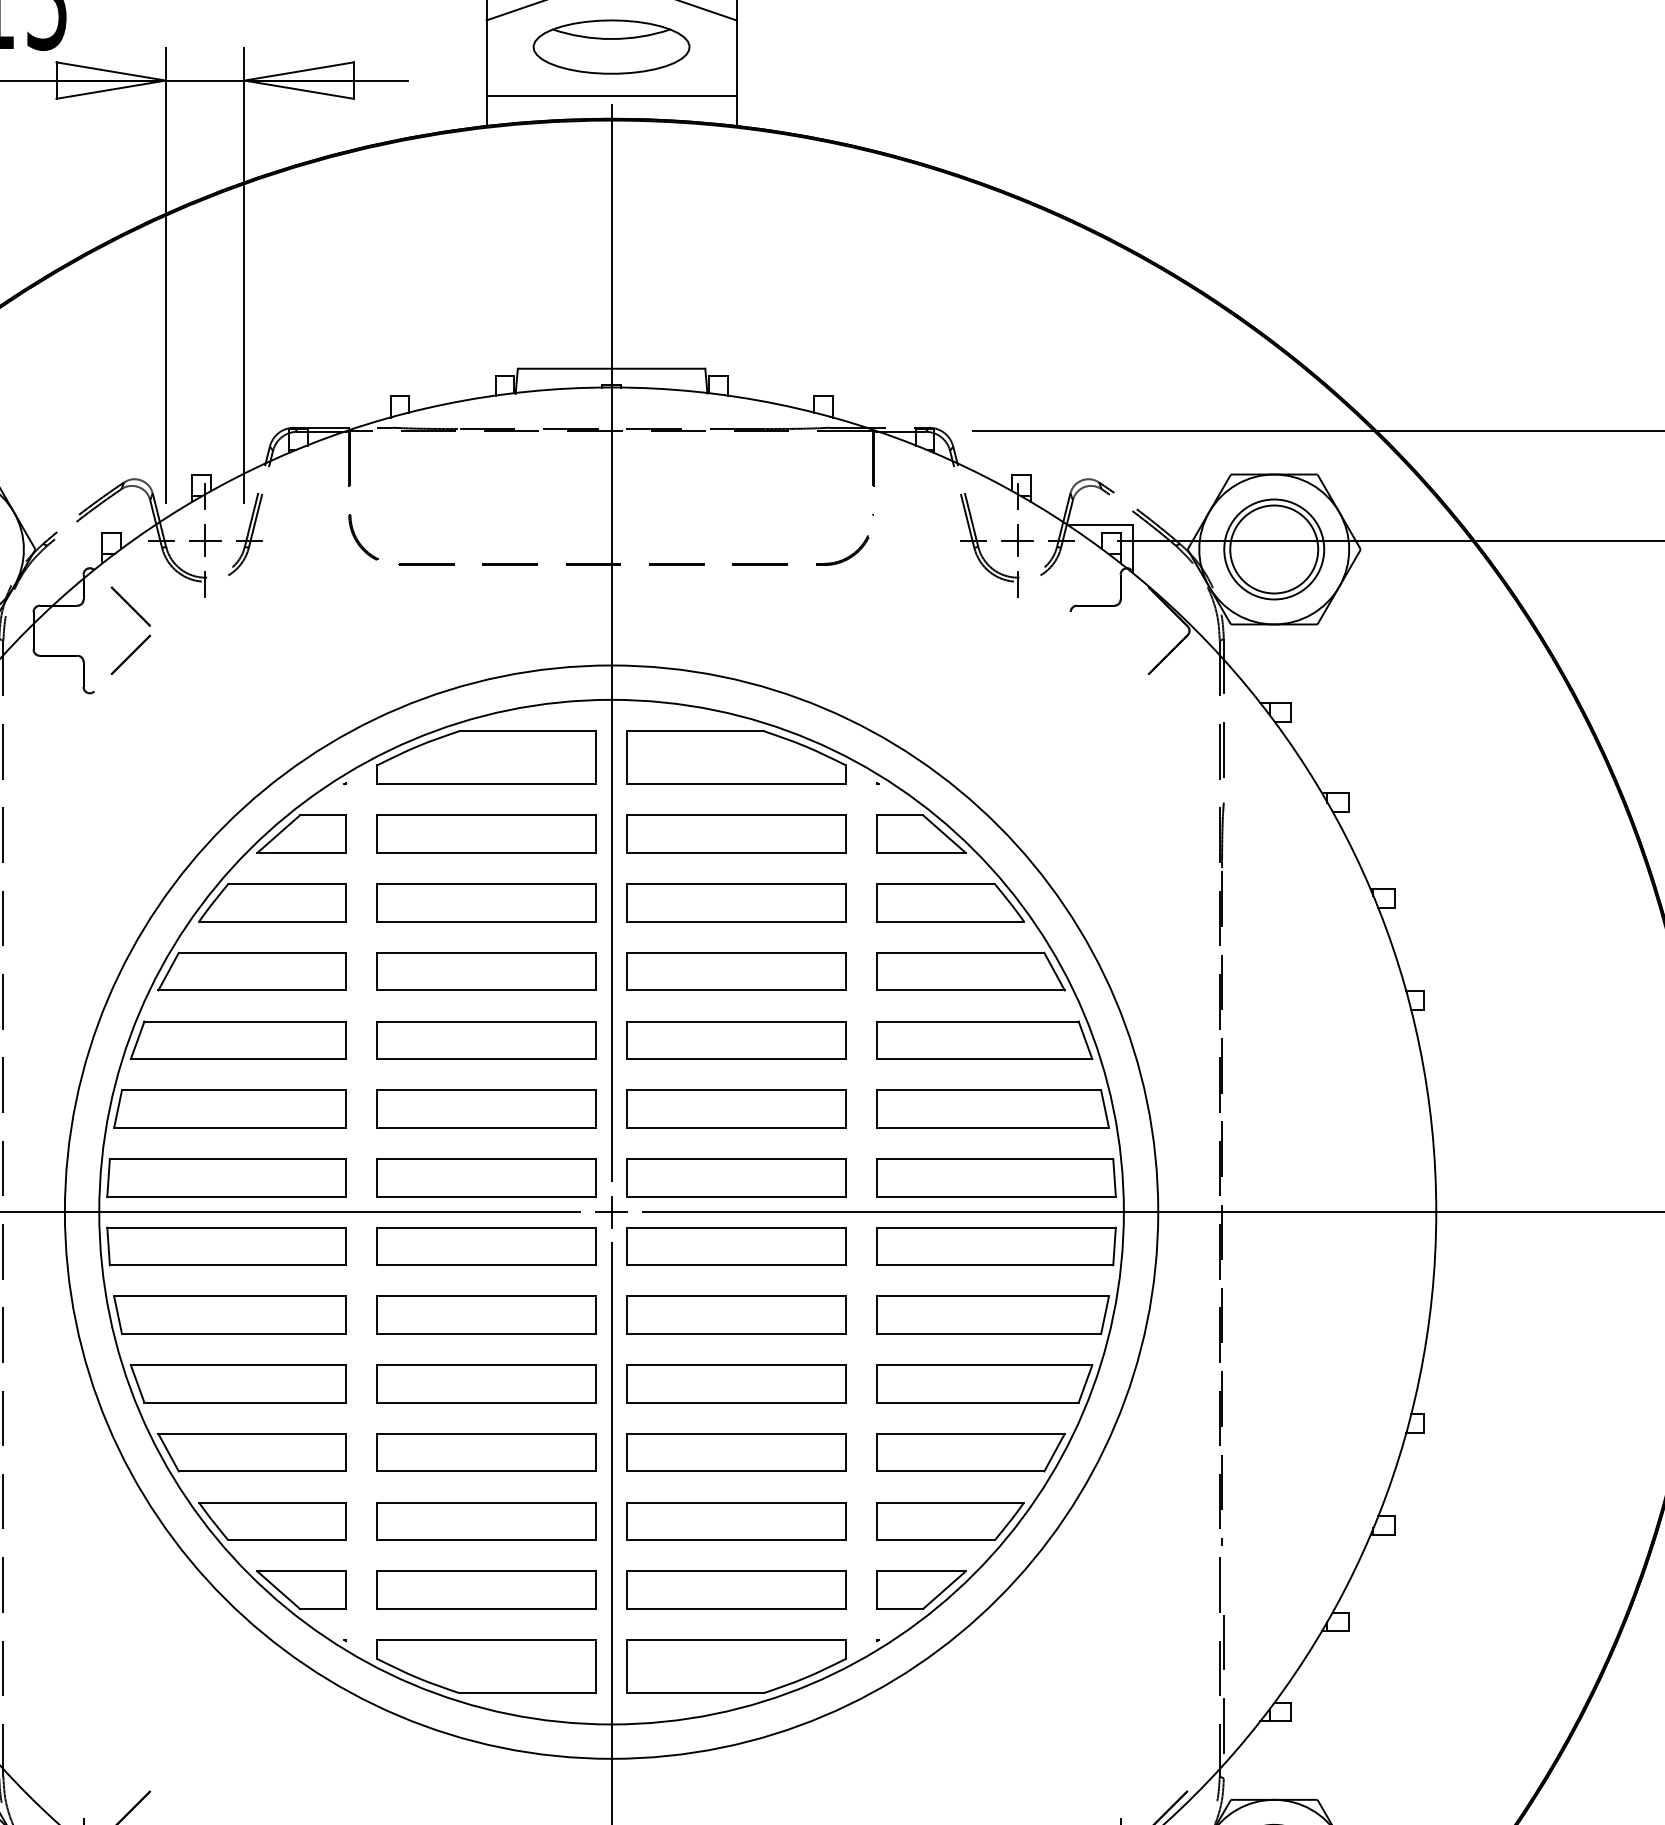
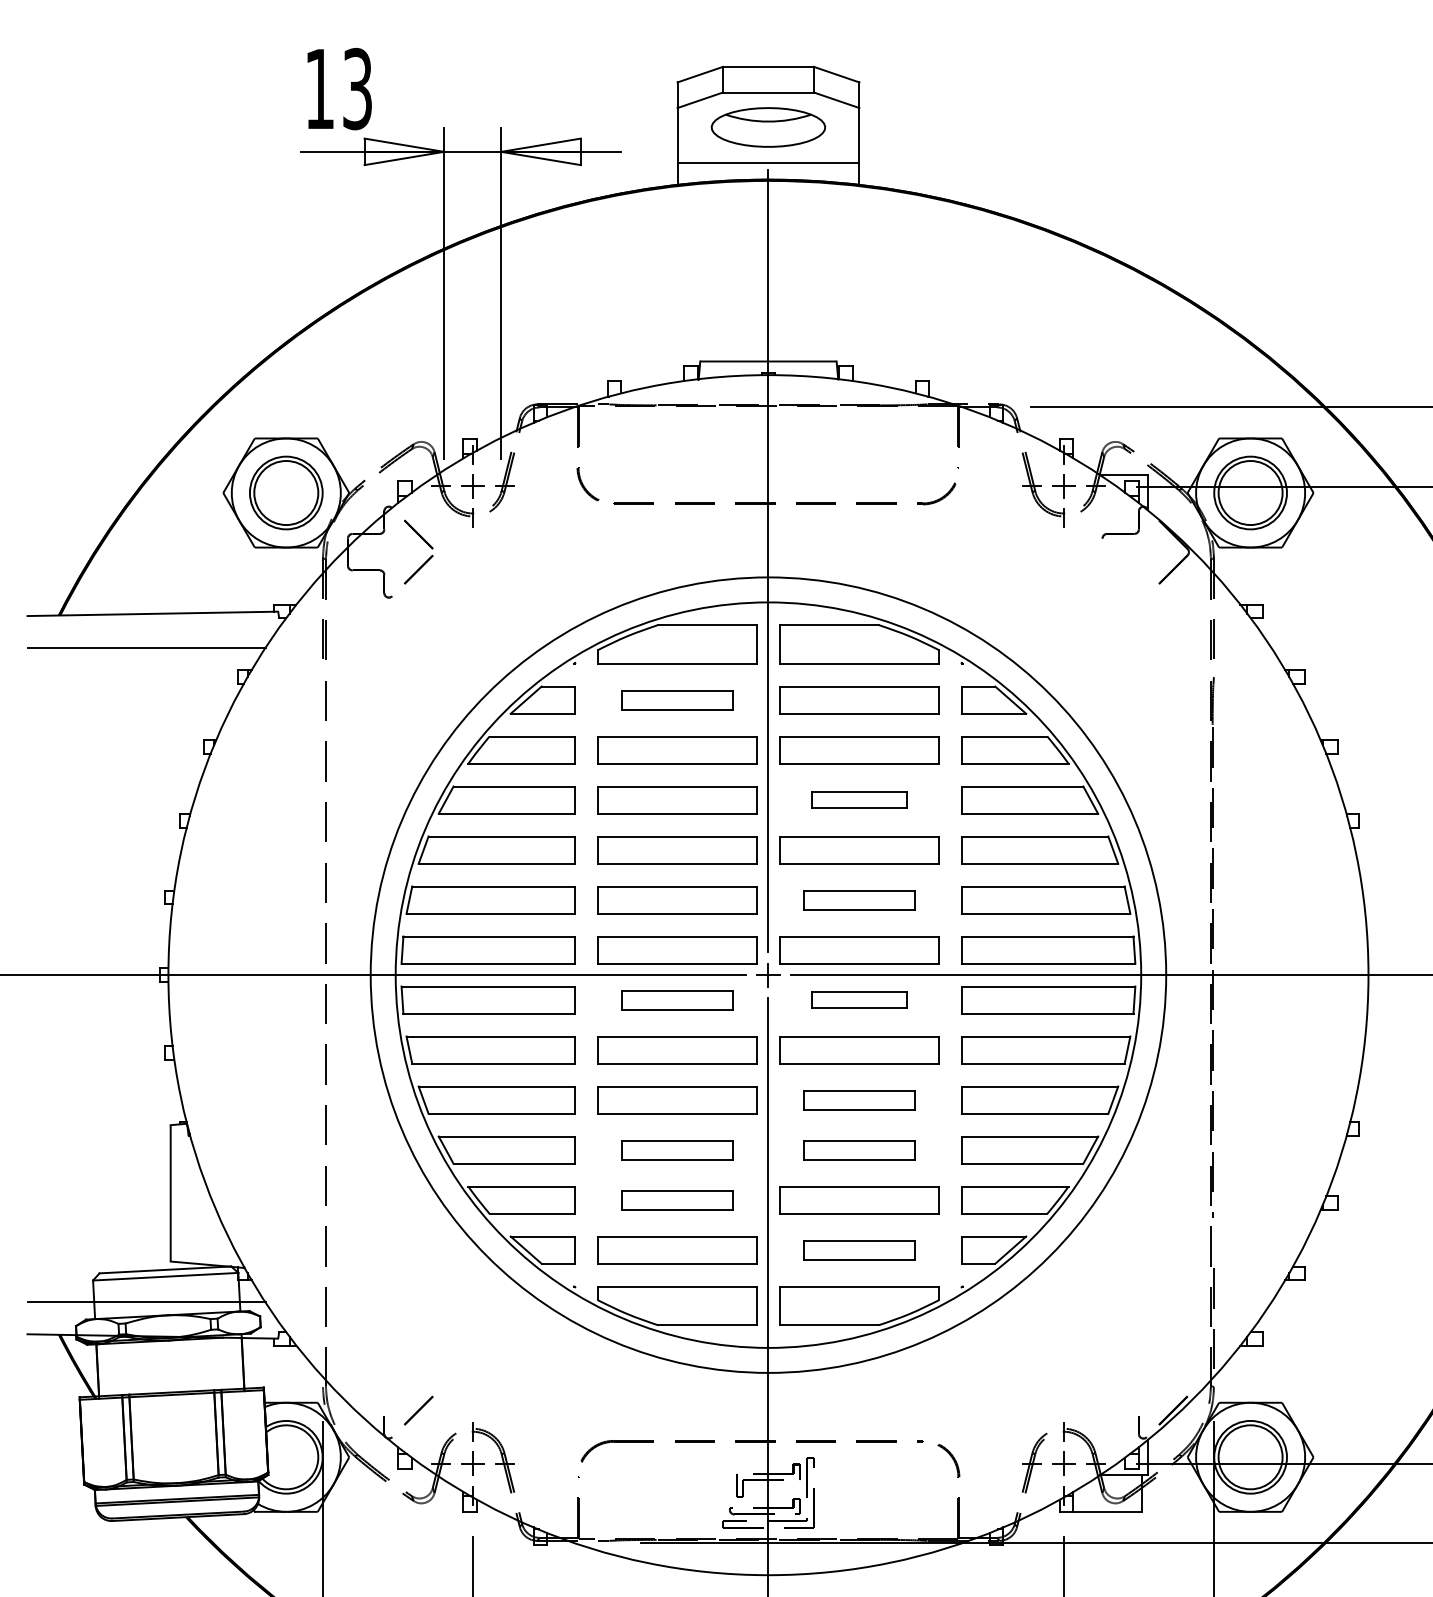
part: (486, 834) -> (677, 700), size x0.7
part: (736, 972) -> (859, 800), size x0.6
part: (736, 1109) -> (859, 900), size x0.7
part: (486, 1246) -> (677, 1000), size x0.7
part: (736, 1246) -> (859, 1000), size x0.6
part: (736, 1384) -> (859, 1100), size x0.7
part: (486, 1453) -> (677, 1150), size x0.7
part: (736, 1453) -> (859, 1150), size x0.7
part: (486, 1521) -> (677, 1200), size x0.7
part: (736, 1590) -> (859, 1250), size x0.7

